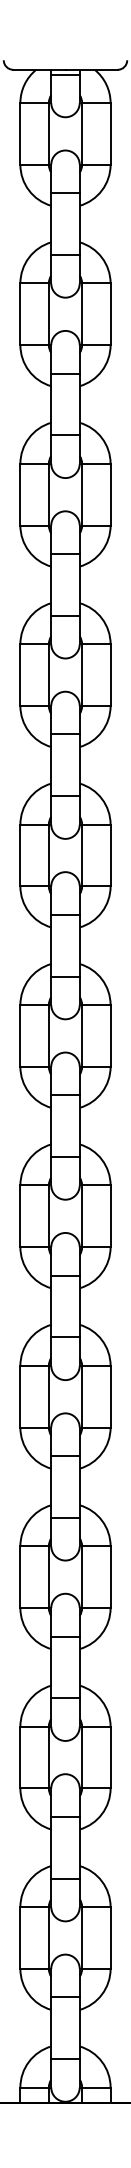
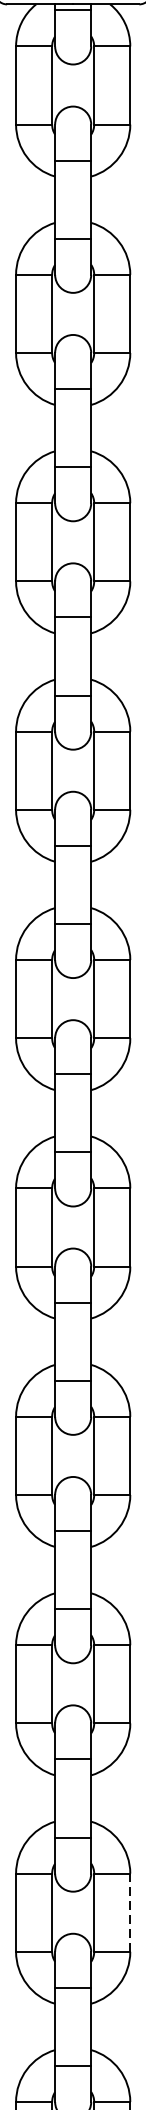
line: (110, 1577) -> (130, 1913), solid -> dashed

